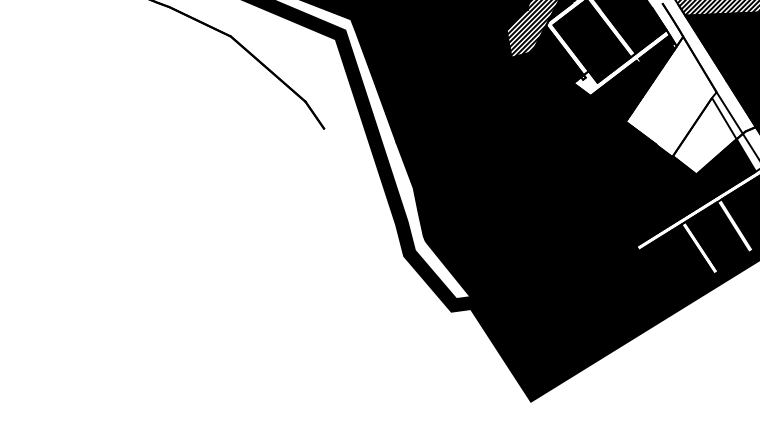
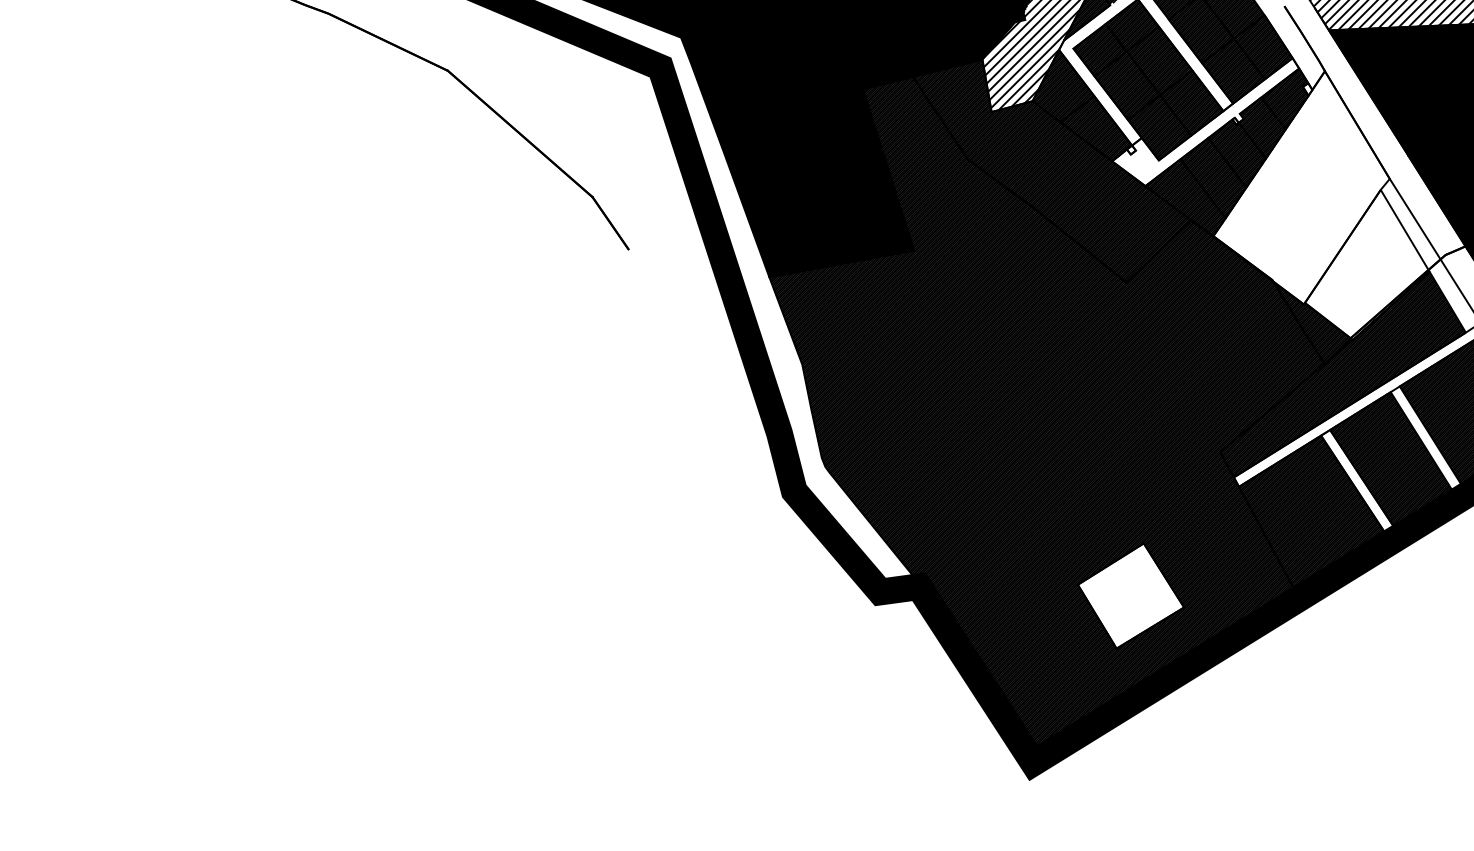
hatch: (583, 307) -> (1131, 596), removed

